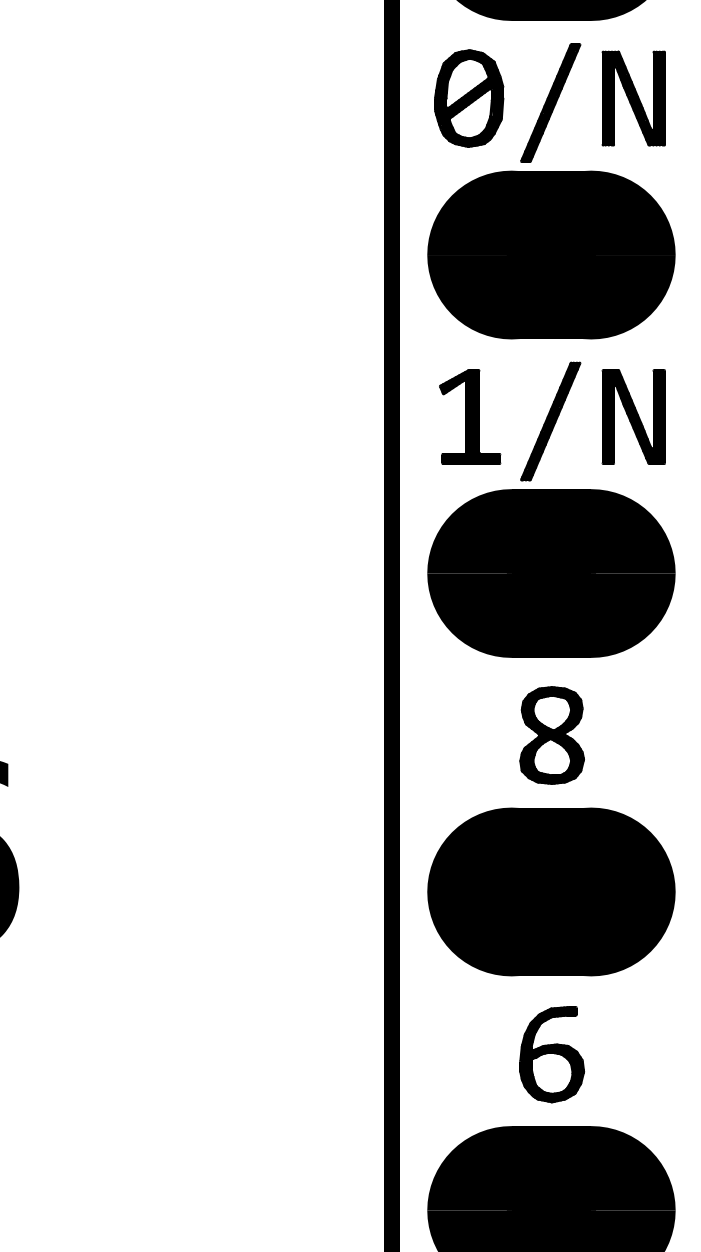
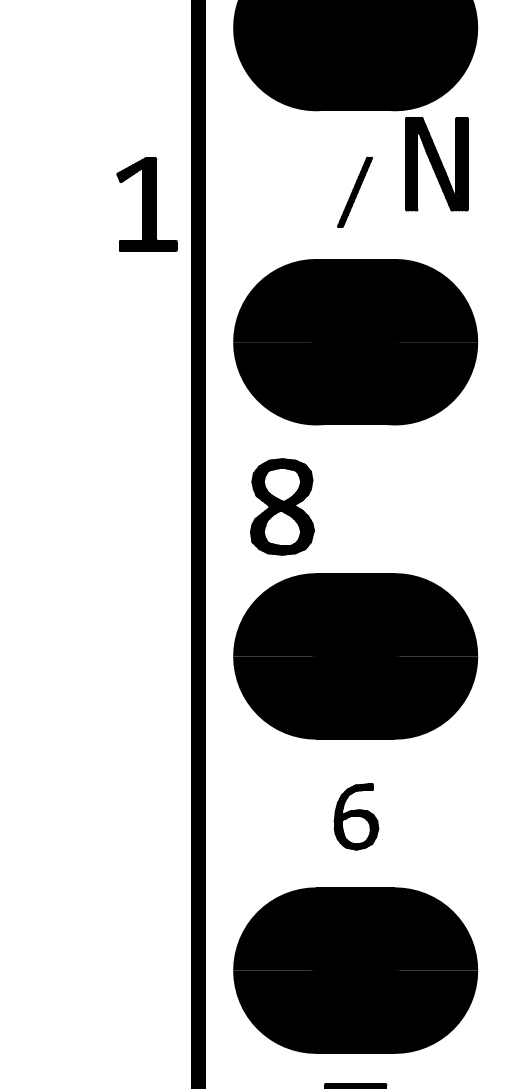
part: (470, 416) -> (147, 204), moved
part: (633, 416) -> (436, 163), moved
part: (550, 421) -> (354, 192), size x0.6
part: (551, 735) -> (281, 506), moved
part: (552, 1054) -> (356, 816), size x0.7

